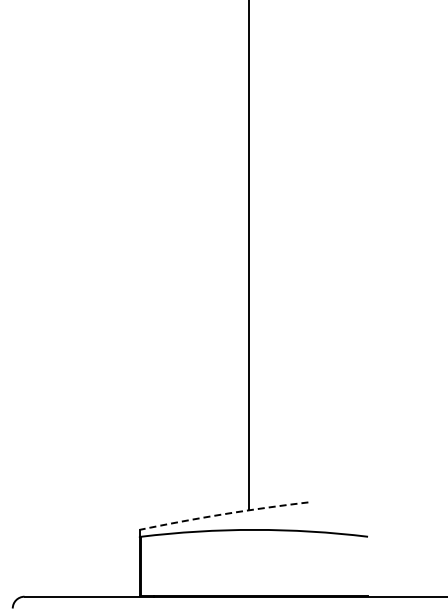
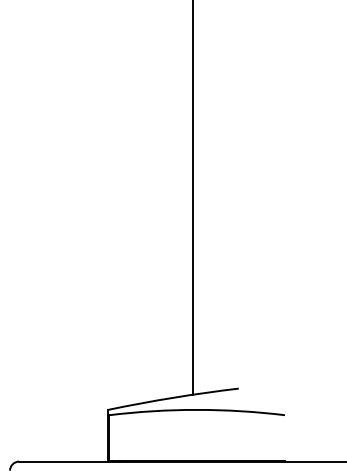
arc: (223, 514) -> (173, 397), dashed -> solid

